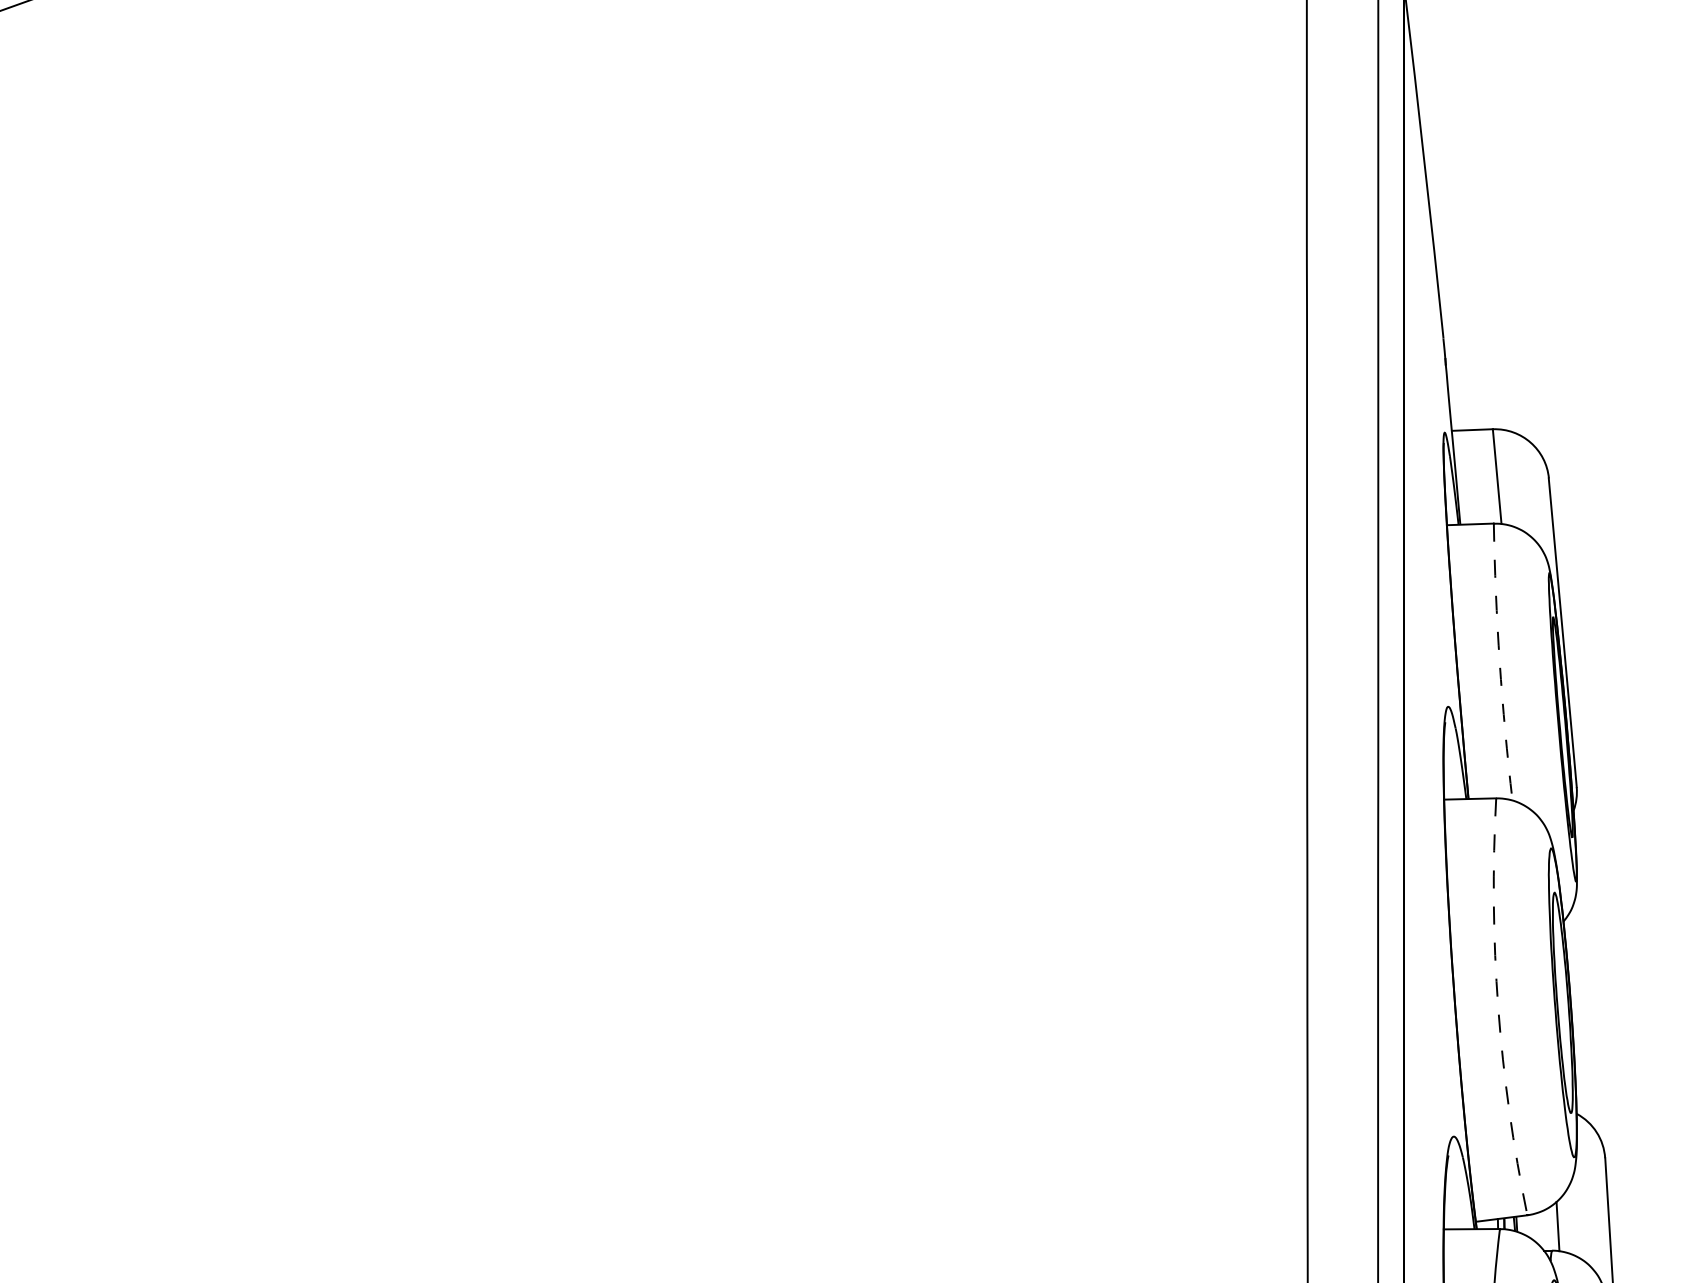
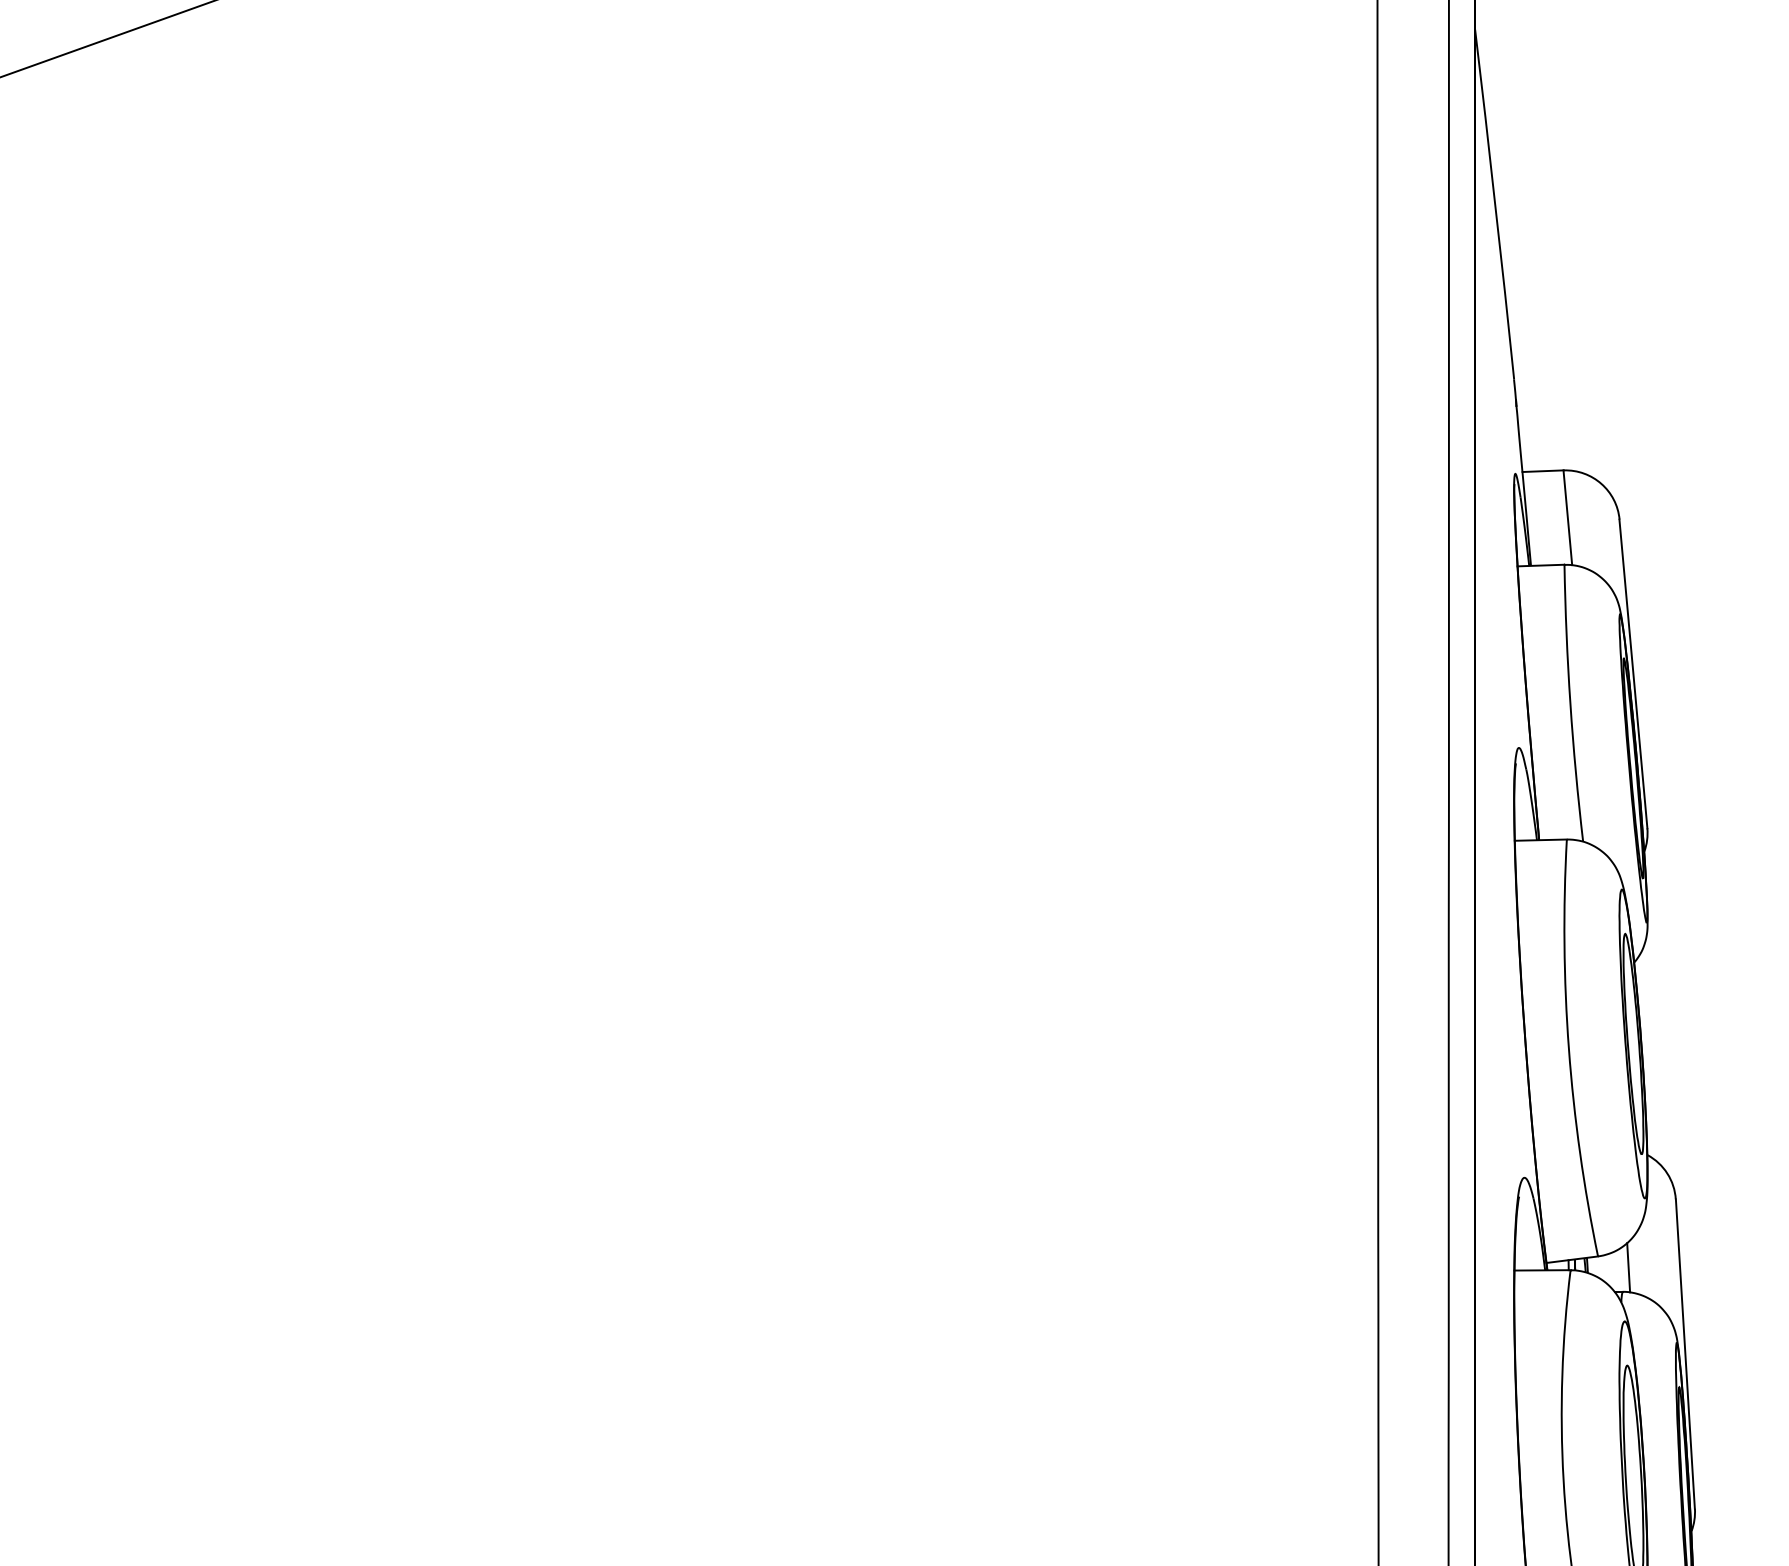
arc: (1499, 662) -> (1570, 703), dashed -> solid
arc: (1497, 1007) -> (1568, 1048), dashed -> solid

